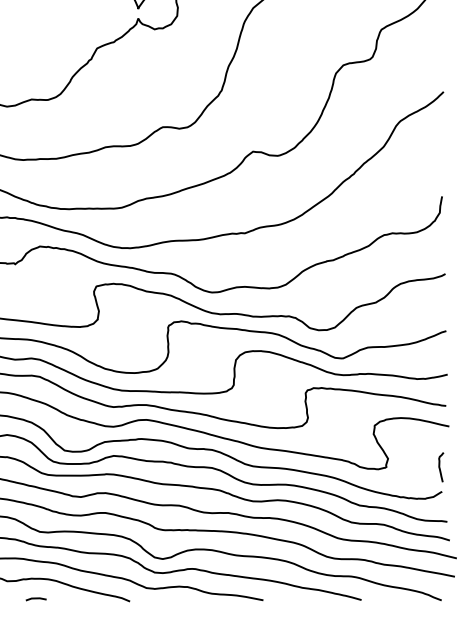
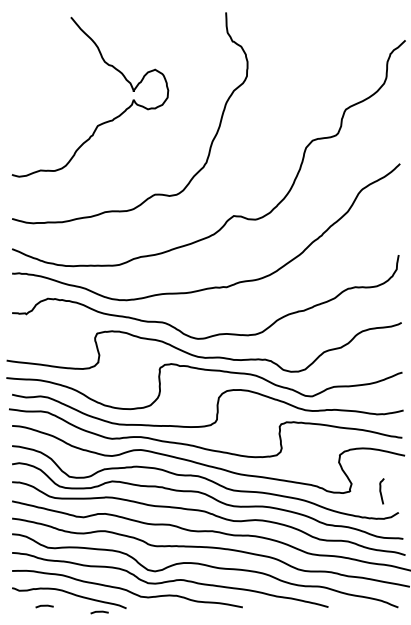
curve: (440, 467) -> (381, 491), moved
line: (99, 606) -> (99, 612), added

